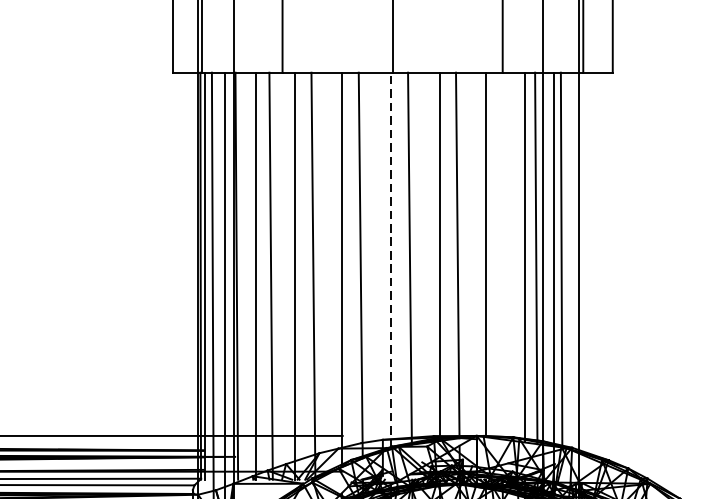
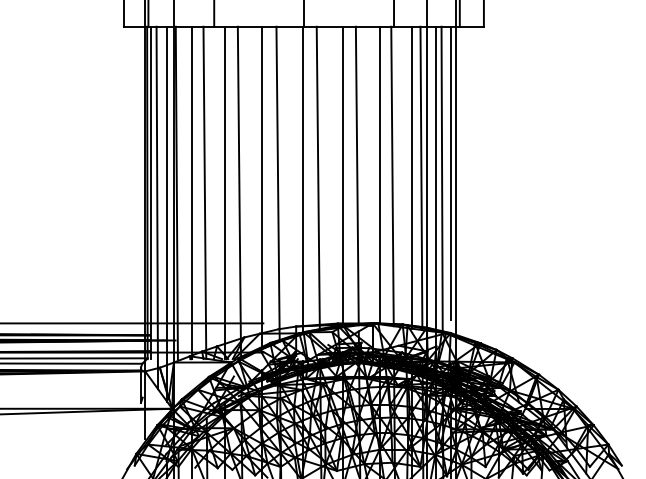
line: (573, 251) -> (451, 172), added
line: (500, 256) -> (392, 176), added
line: (390, 259) -> (302, 179), dashed -> solid

